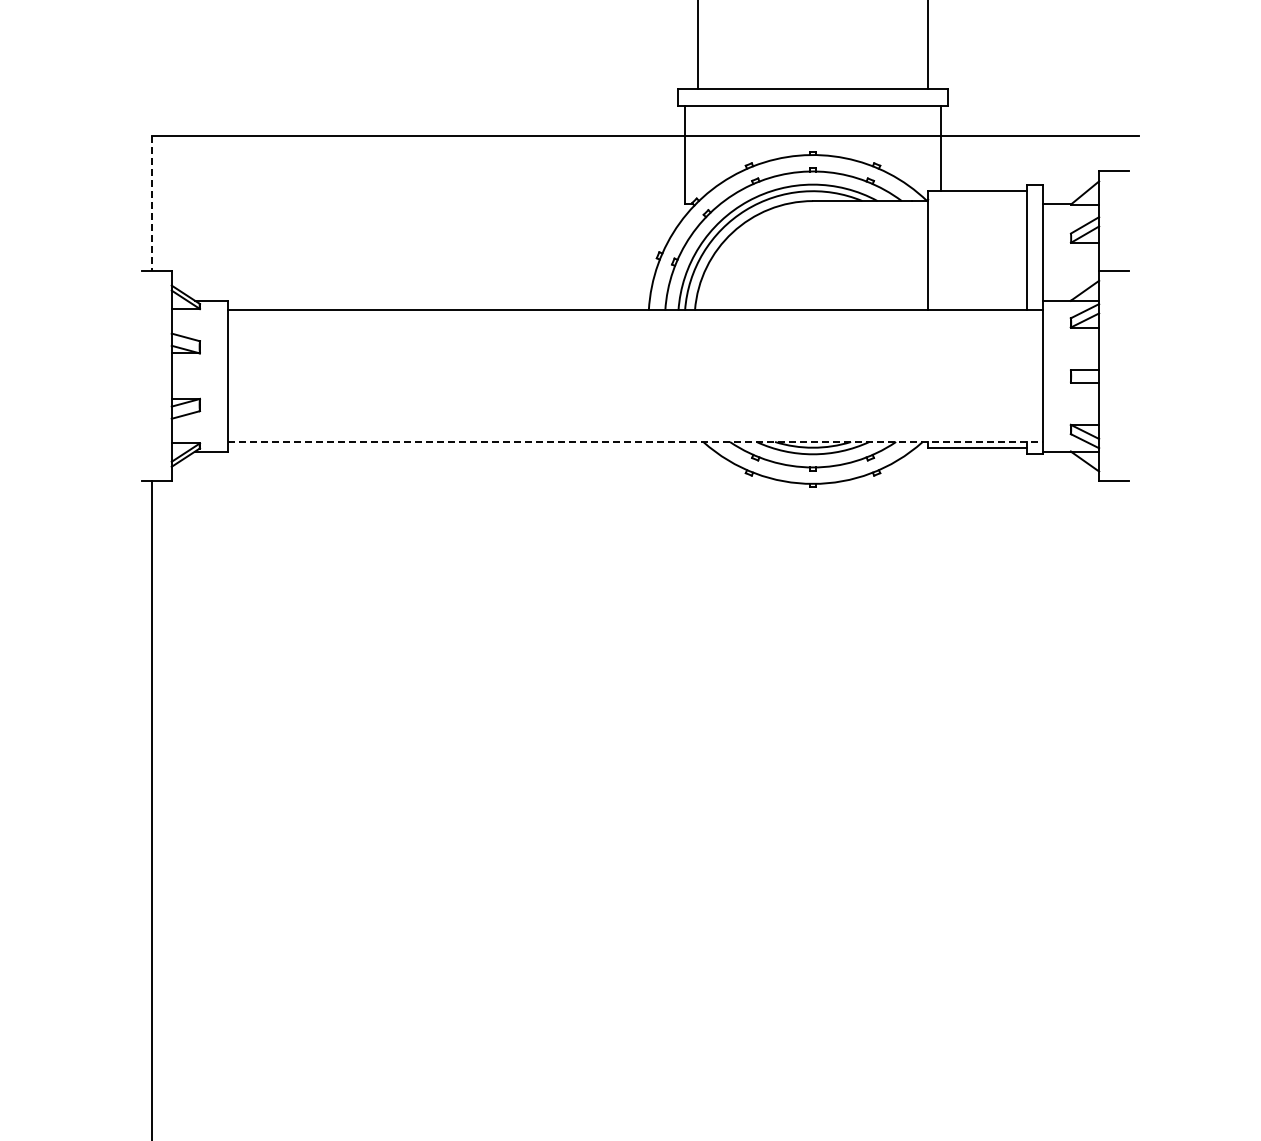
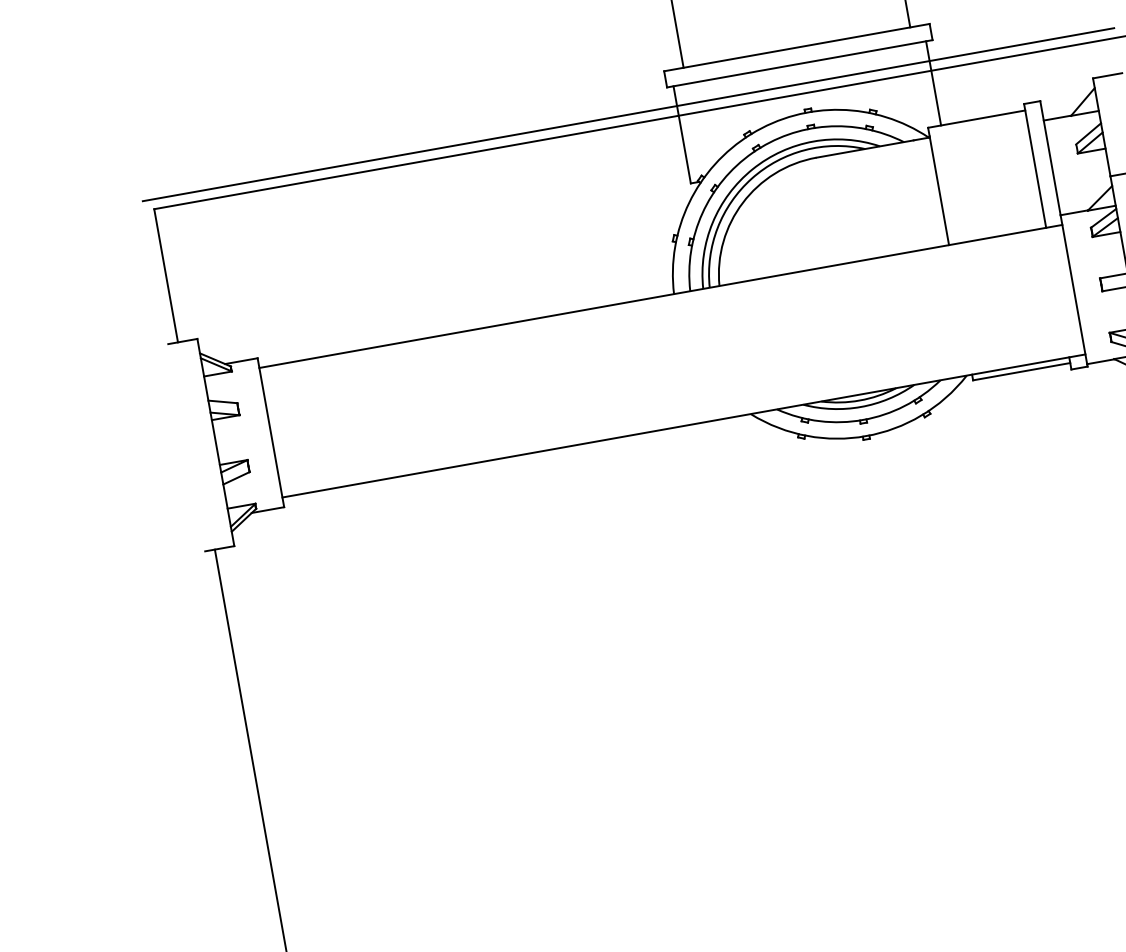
line: (635, 125) -> (628, 114), added
line: (152, 203) -> (166, 275), dashed -> solid
line: (635, 441) -> (683, 425), dashed -> solid

